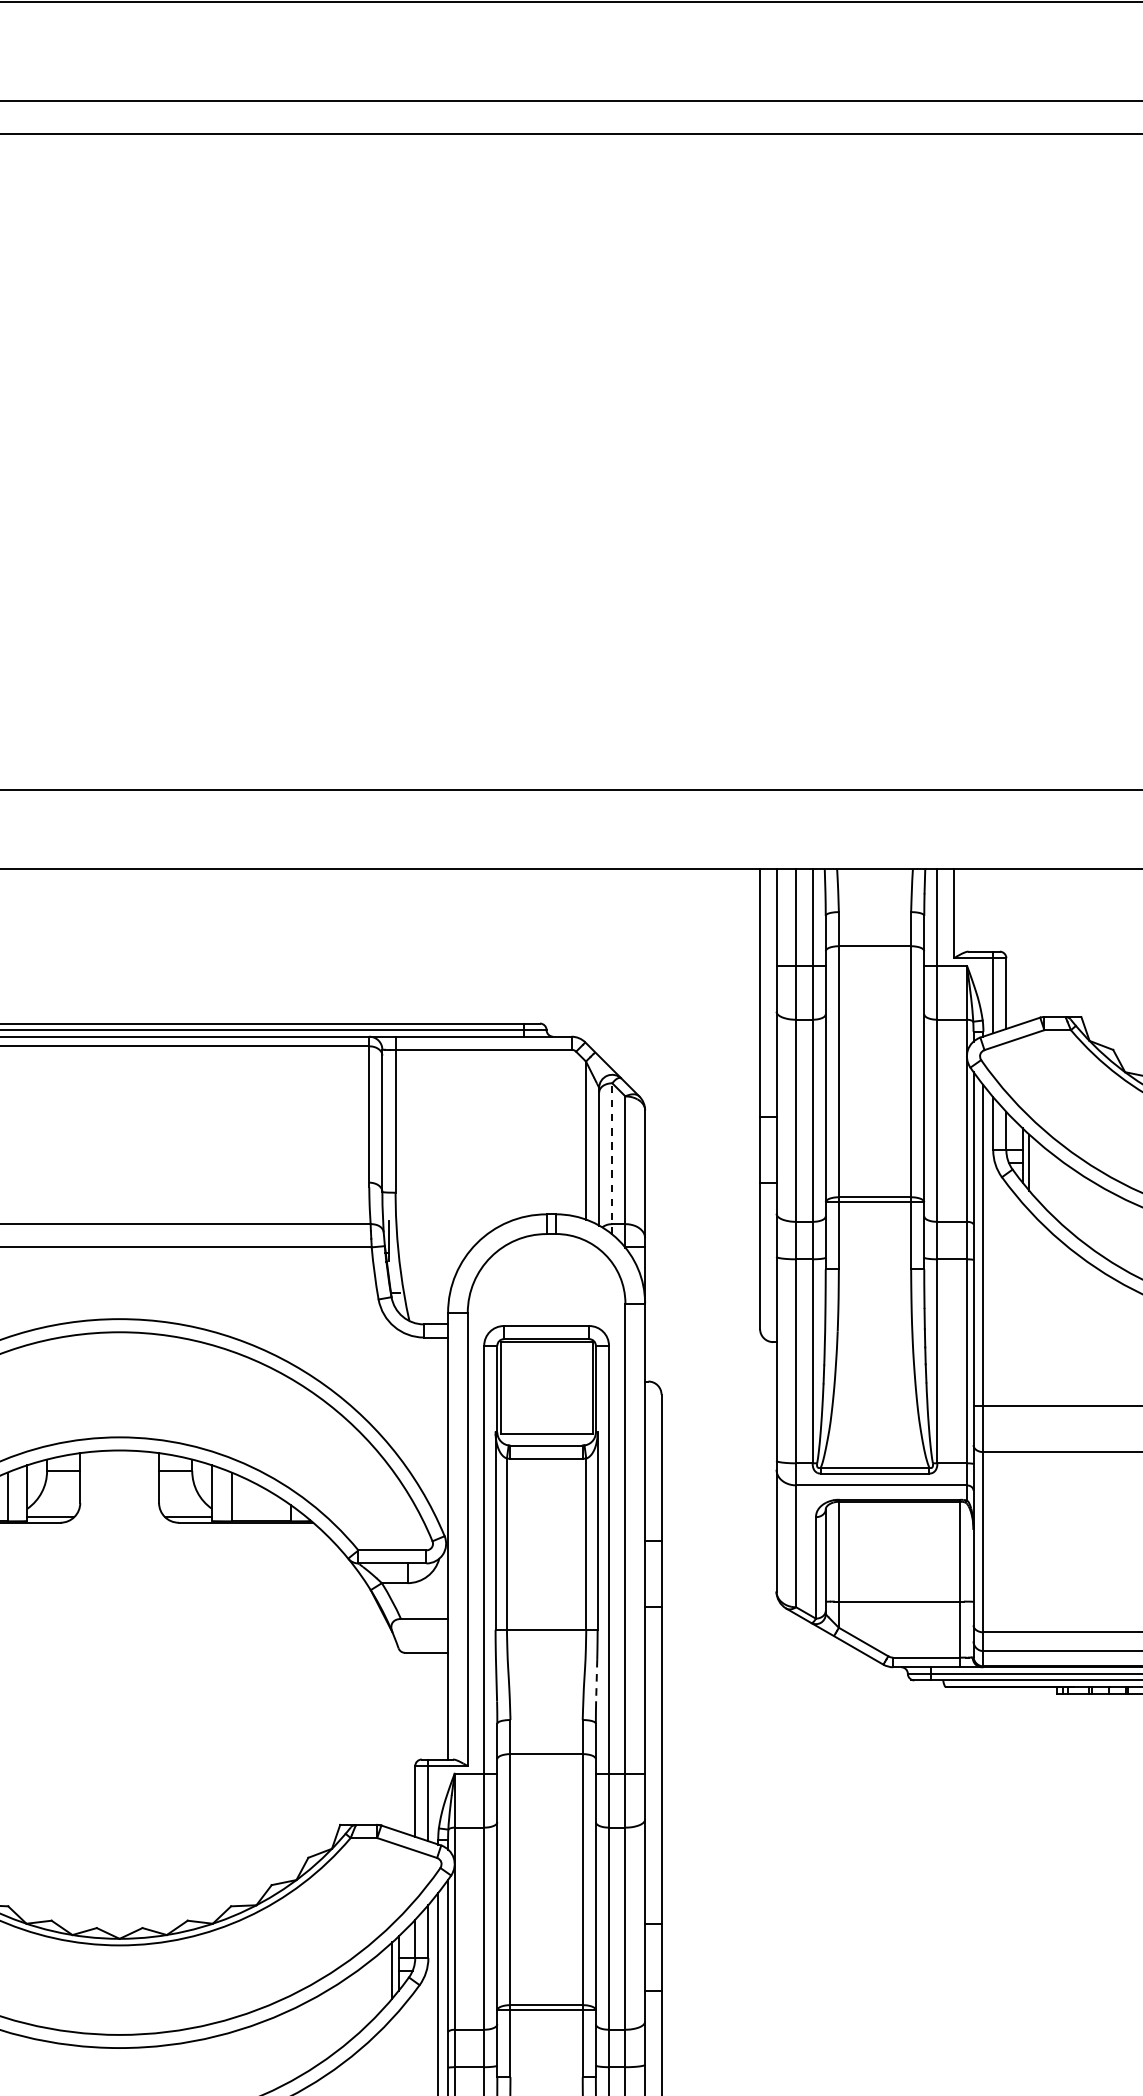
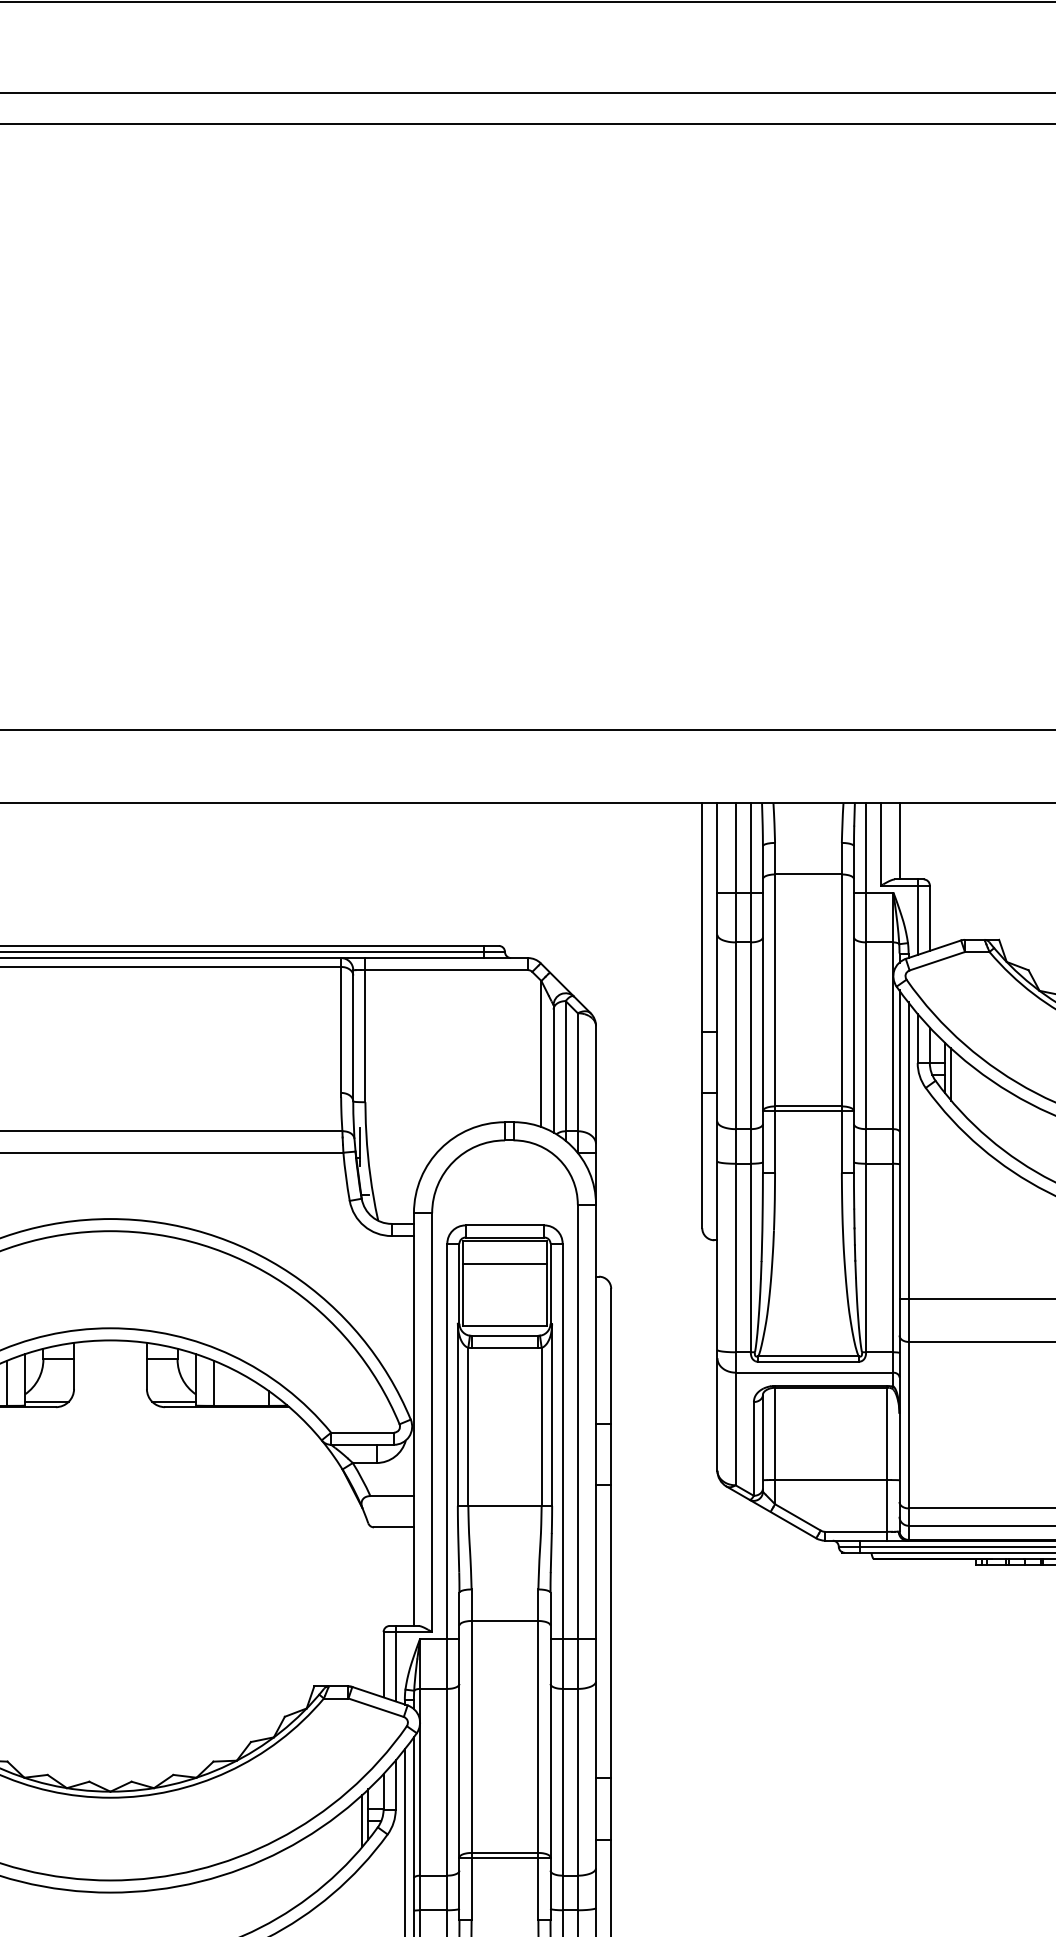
line: (973, 910) -> (899, 841), added
line: (612, 1158) -> (565, 1070), dashed -> solid
line: (546, 1367) -> (504, 1263), added
line: (596, 1681) -> (551, 1553), dashed -> solid

